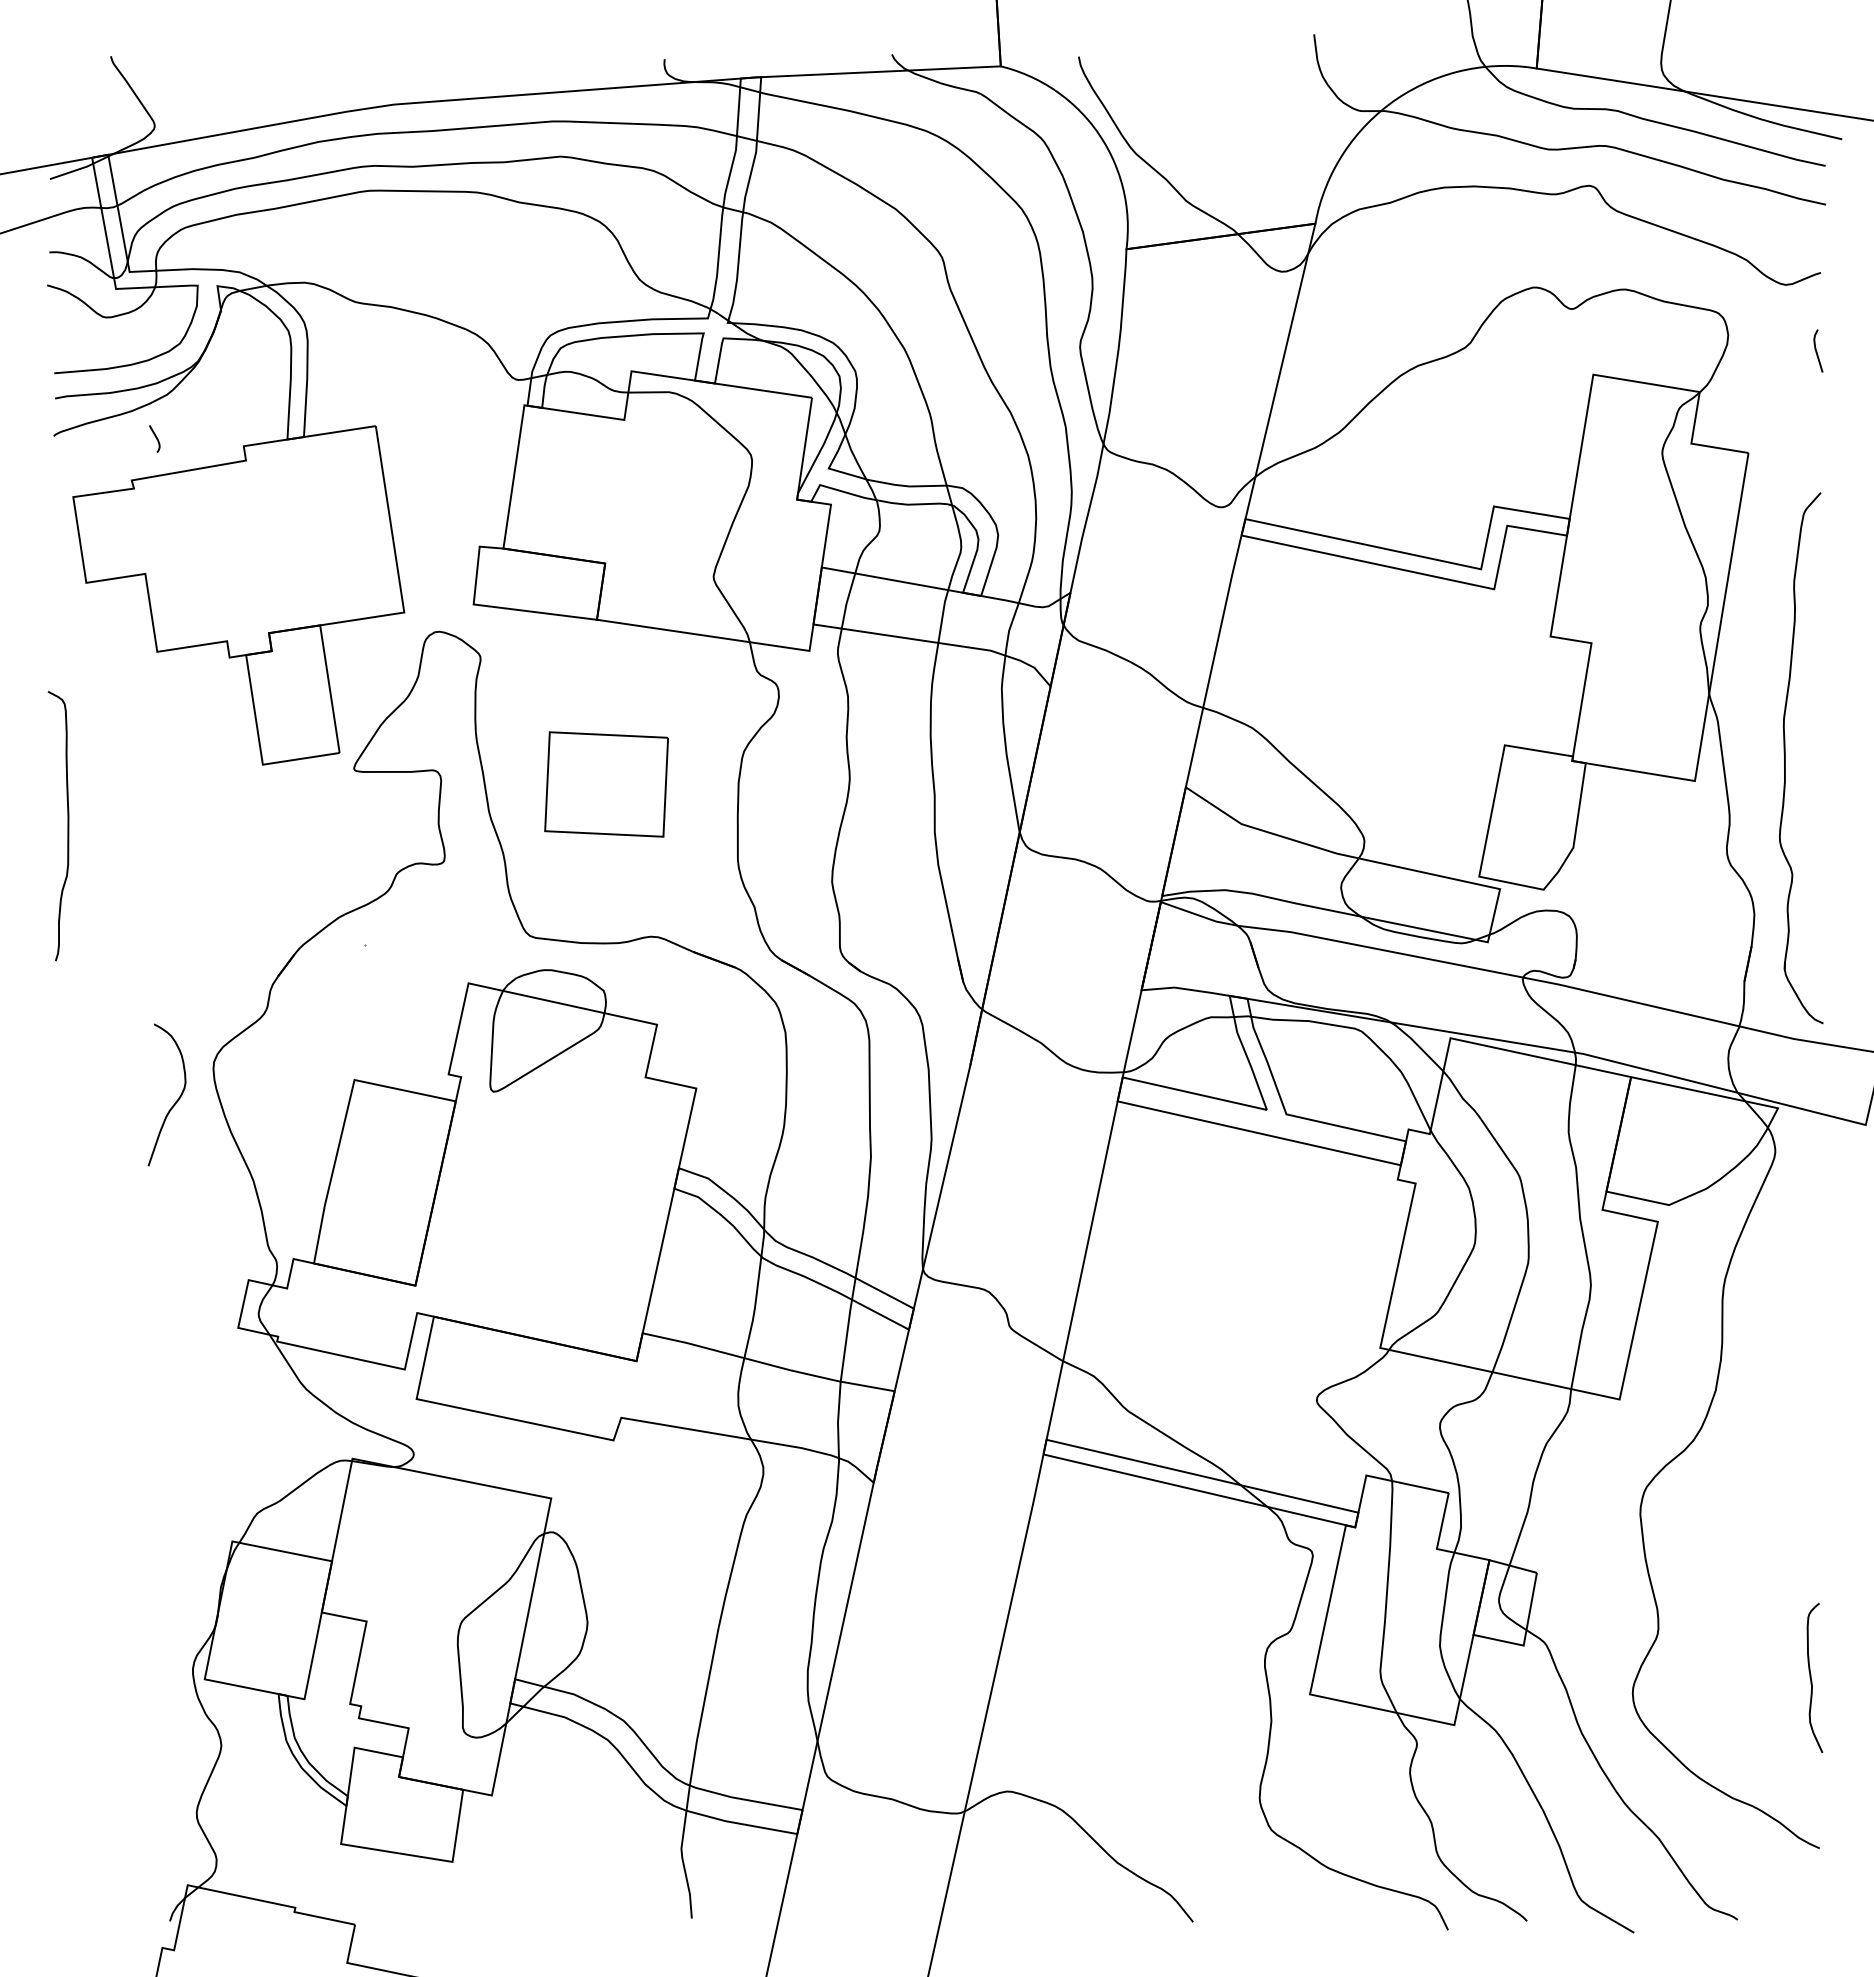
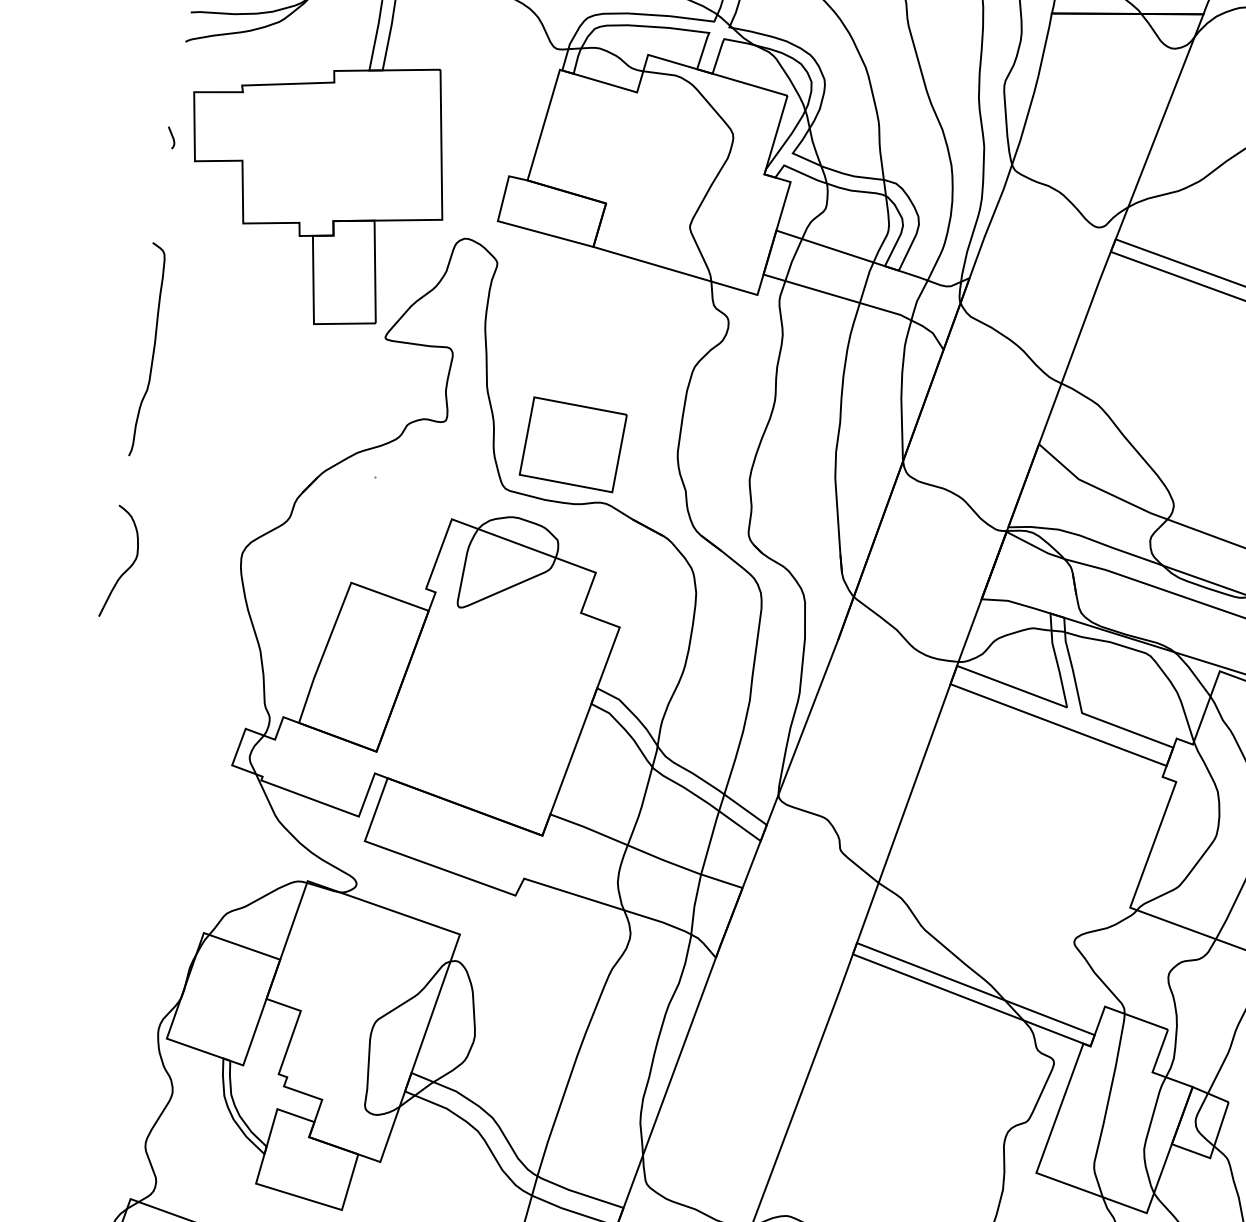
curve: (155, 437) -> (172, 136), moved
part: (606, 784) -> (573, 444), moved
curve: (175, 1101) -> (127, 568), moved

